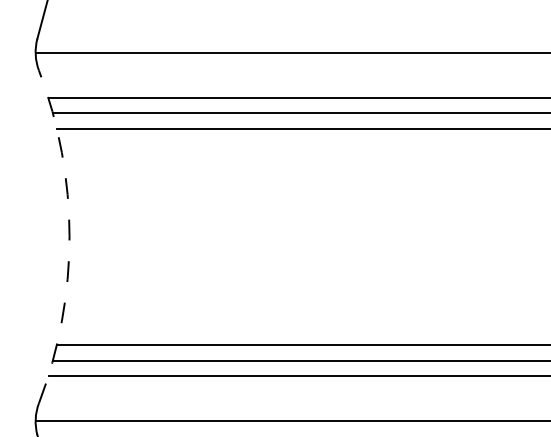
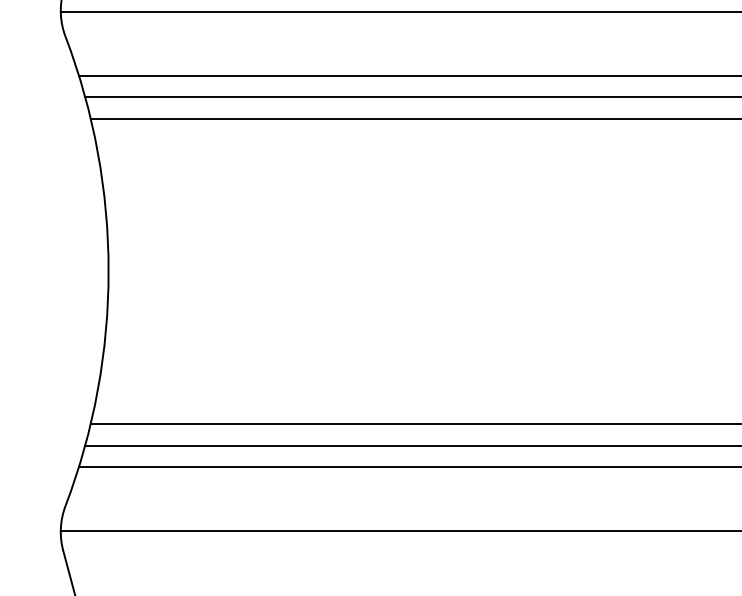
arc: (69, 236) -> (108, 270), dashed -> solid

